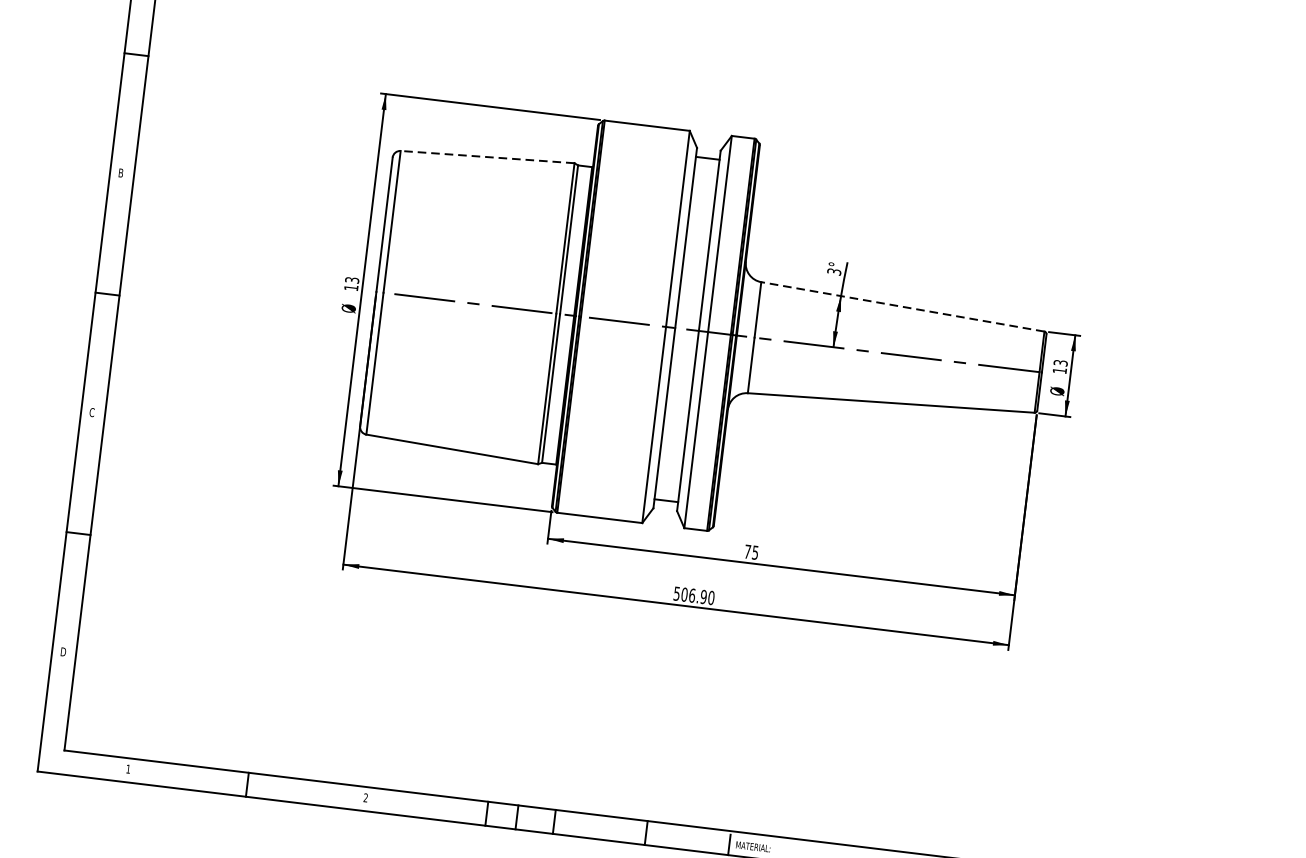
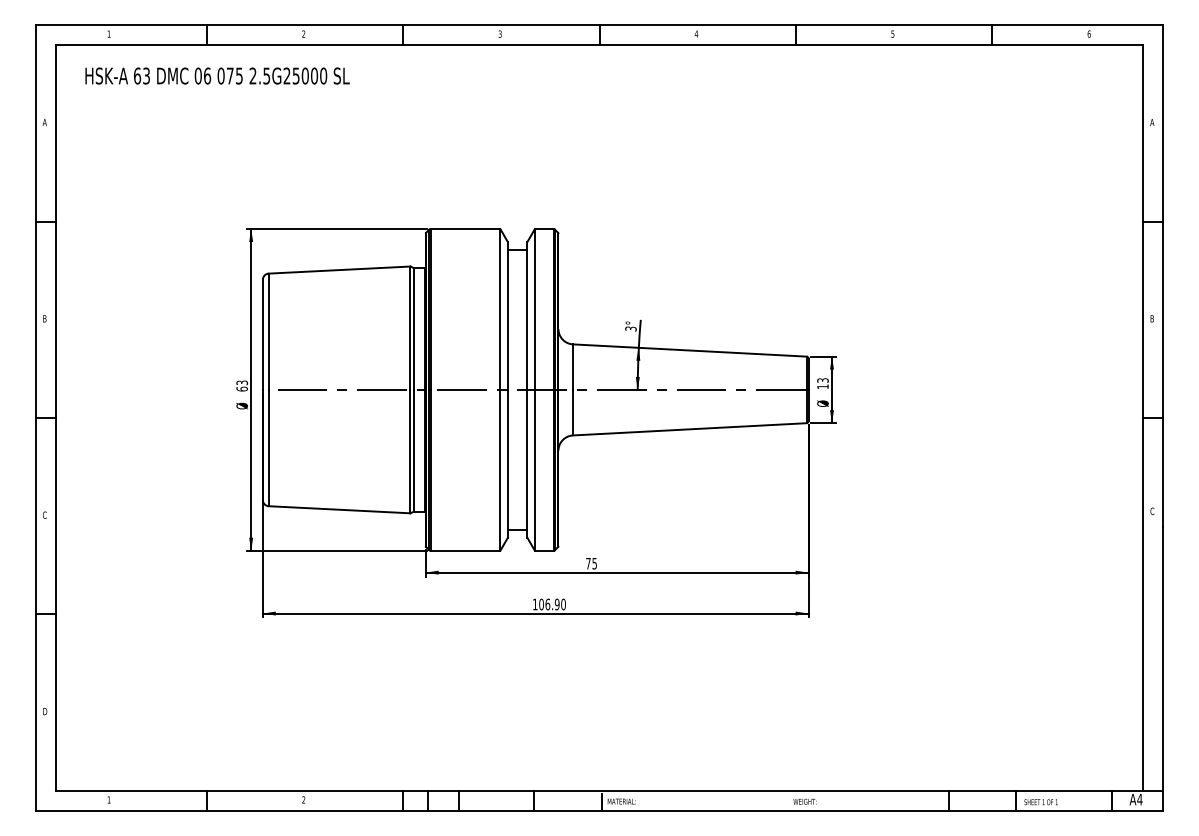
line: (487, 157) -> (339, 270), dashed -> solid
text: (350, 287) -> (241, 388), 13 -> 63
line: (902, 306) -> (689, 350), dashed -> solid
text: (677, 593) -> (535, 604), 506.90 -> 106.90

